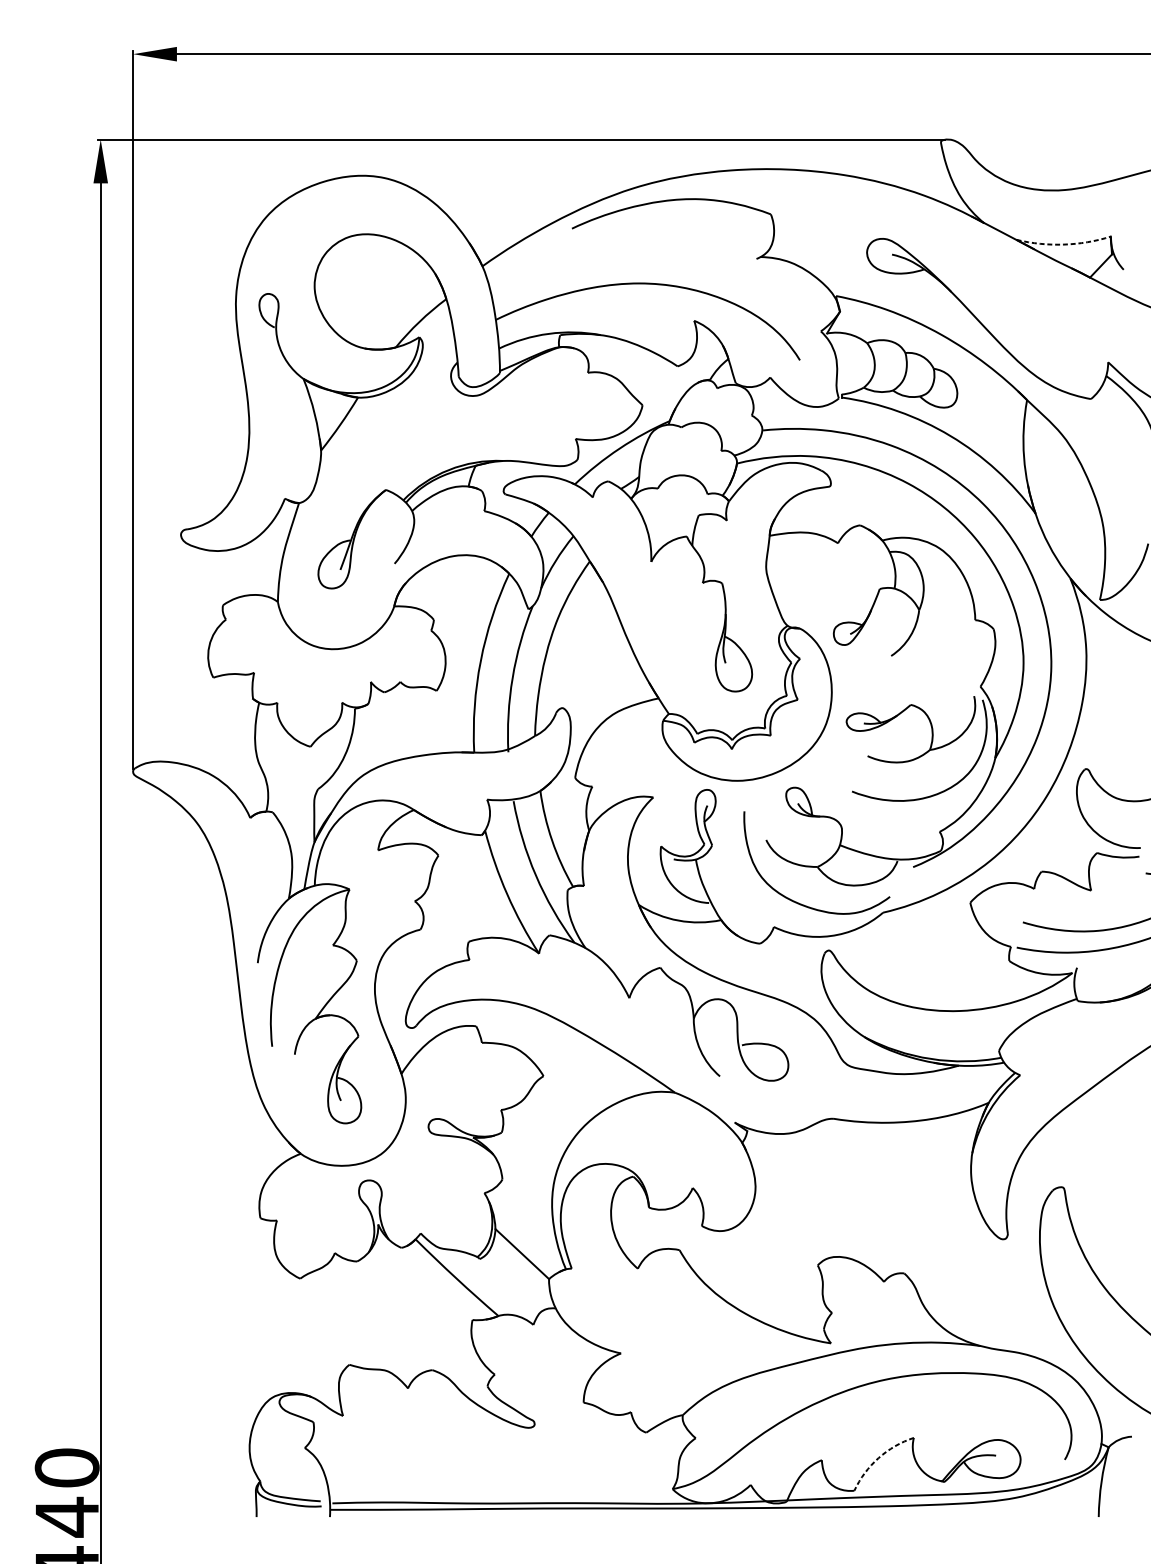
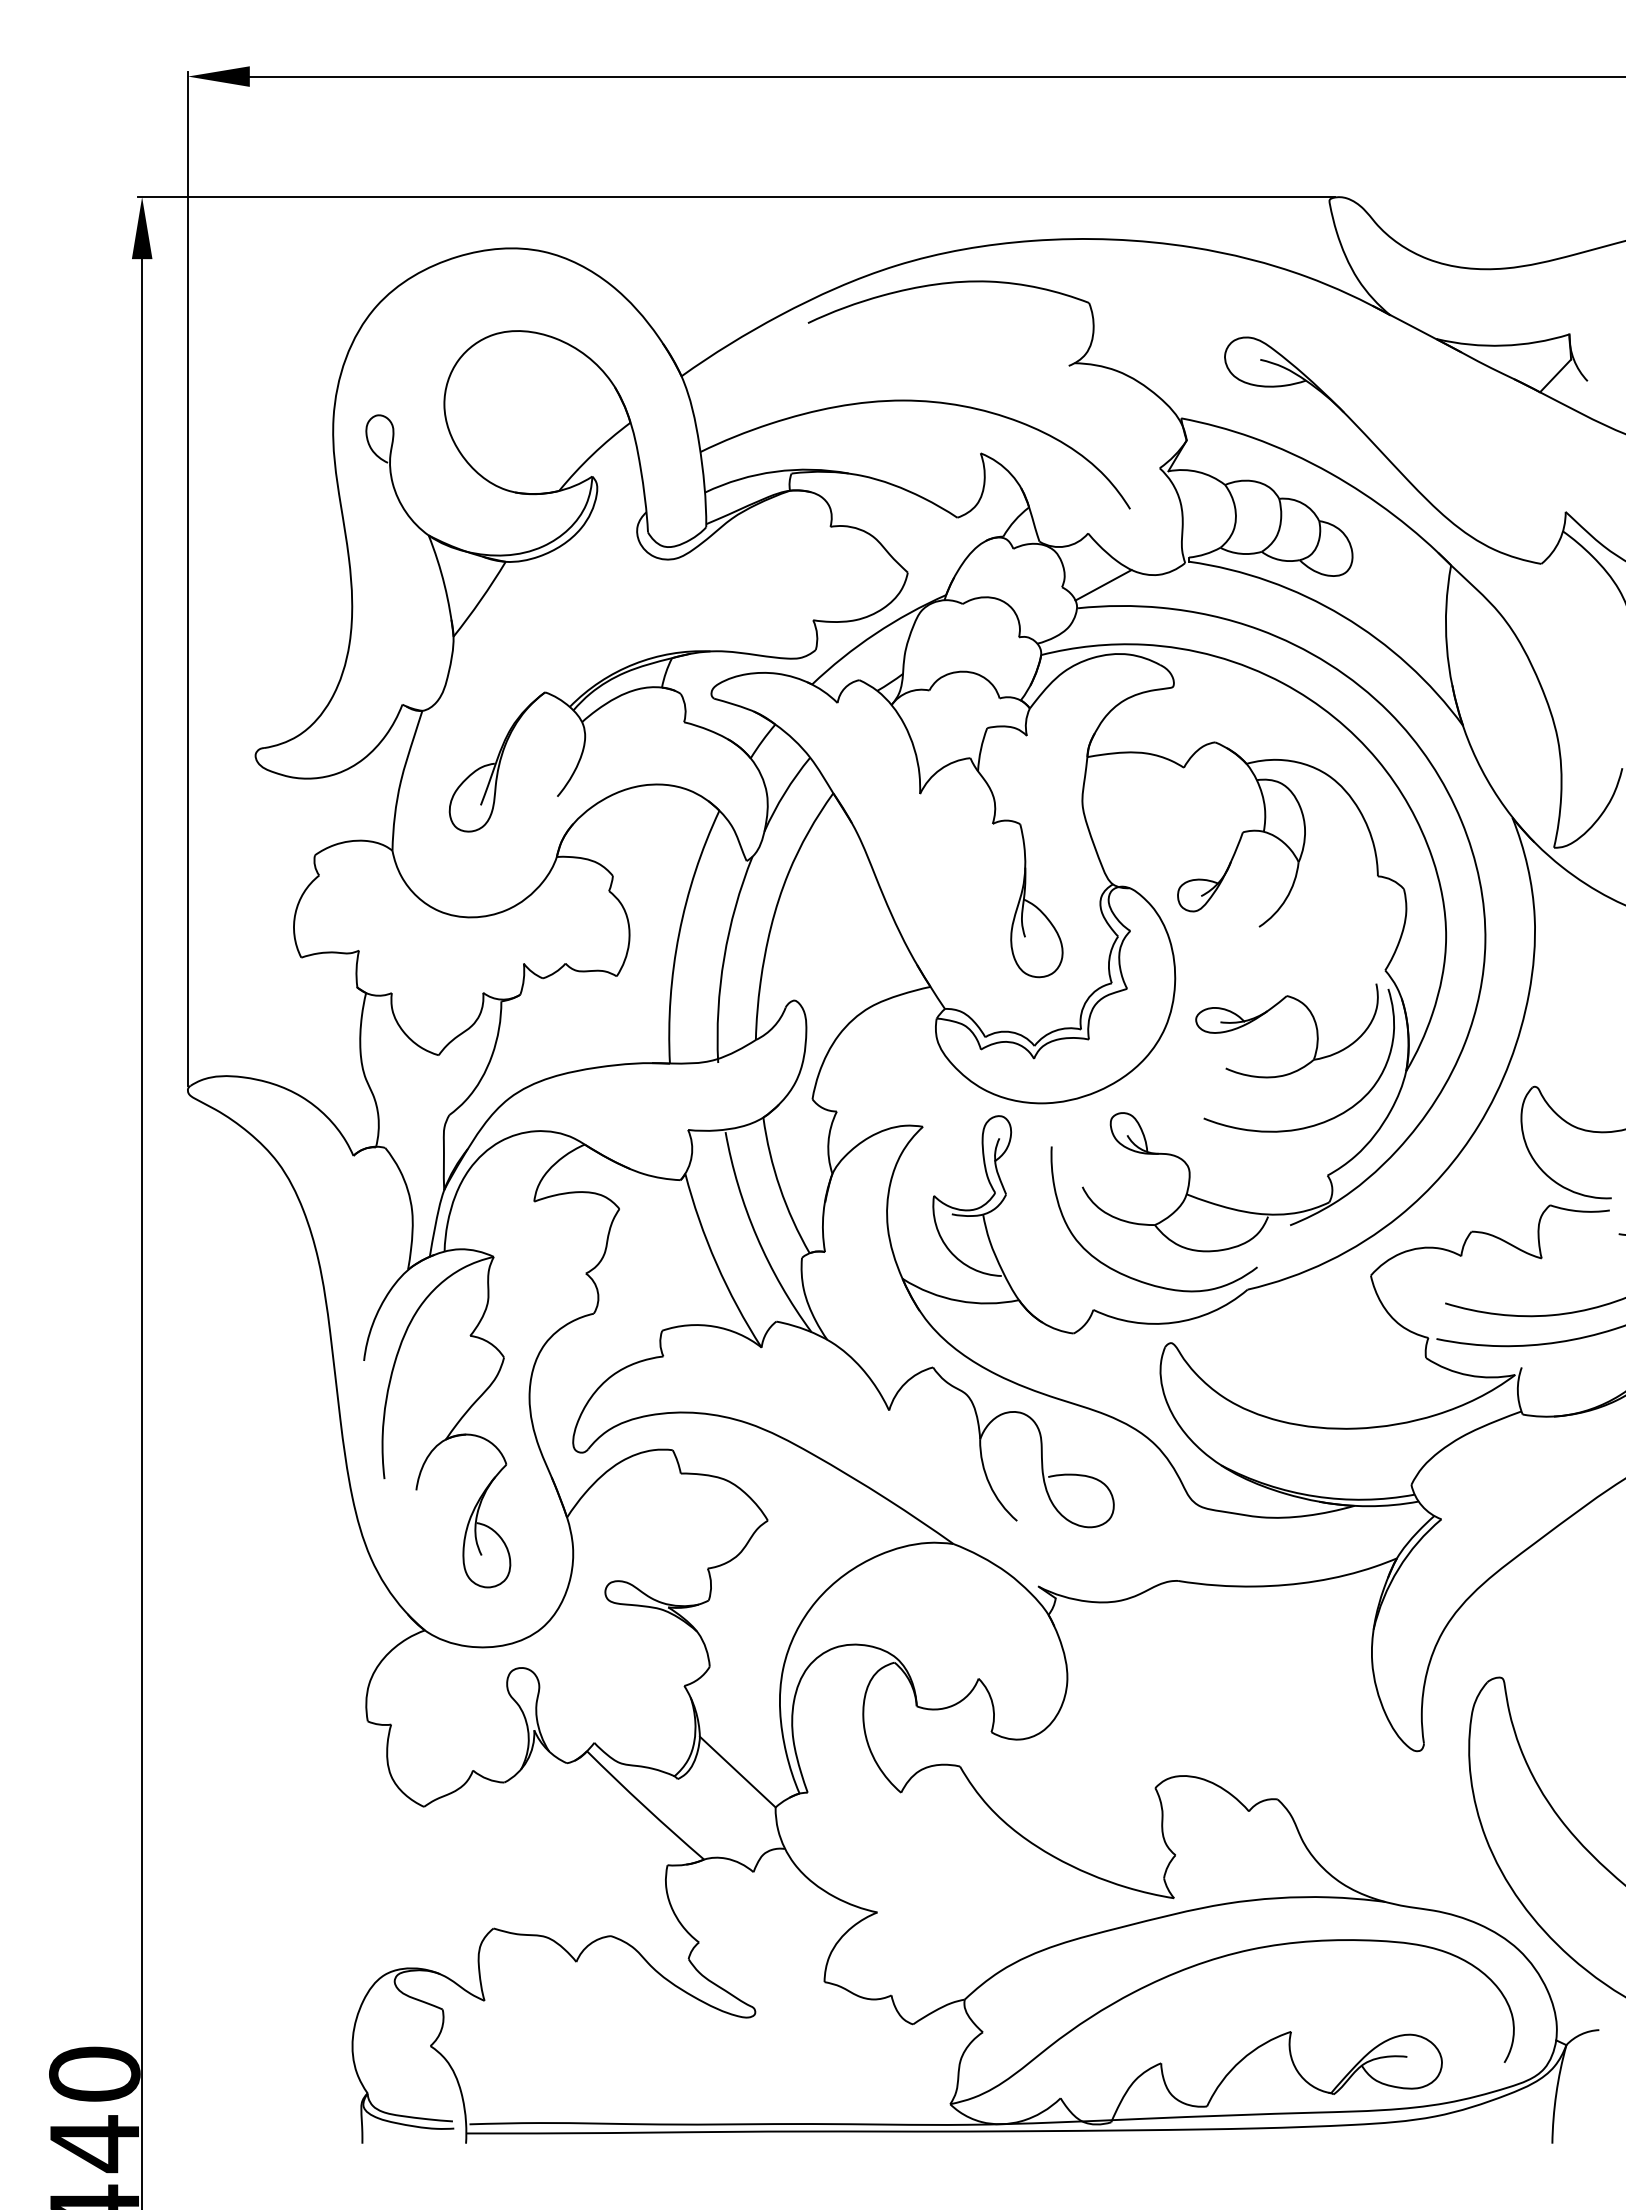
arc: (1064, 244) -> (1503, 345), dashed -> solid
line: (781, 414) -> (1103, 585), added
arc: (878, 1458) -> (1241, 2060), dashed -> solid

